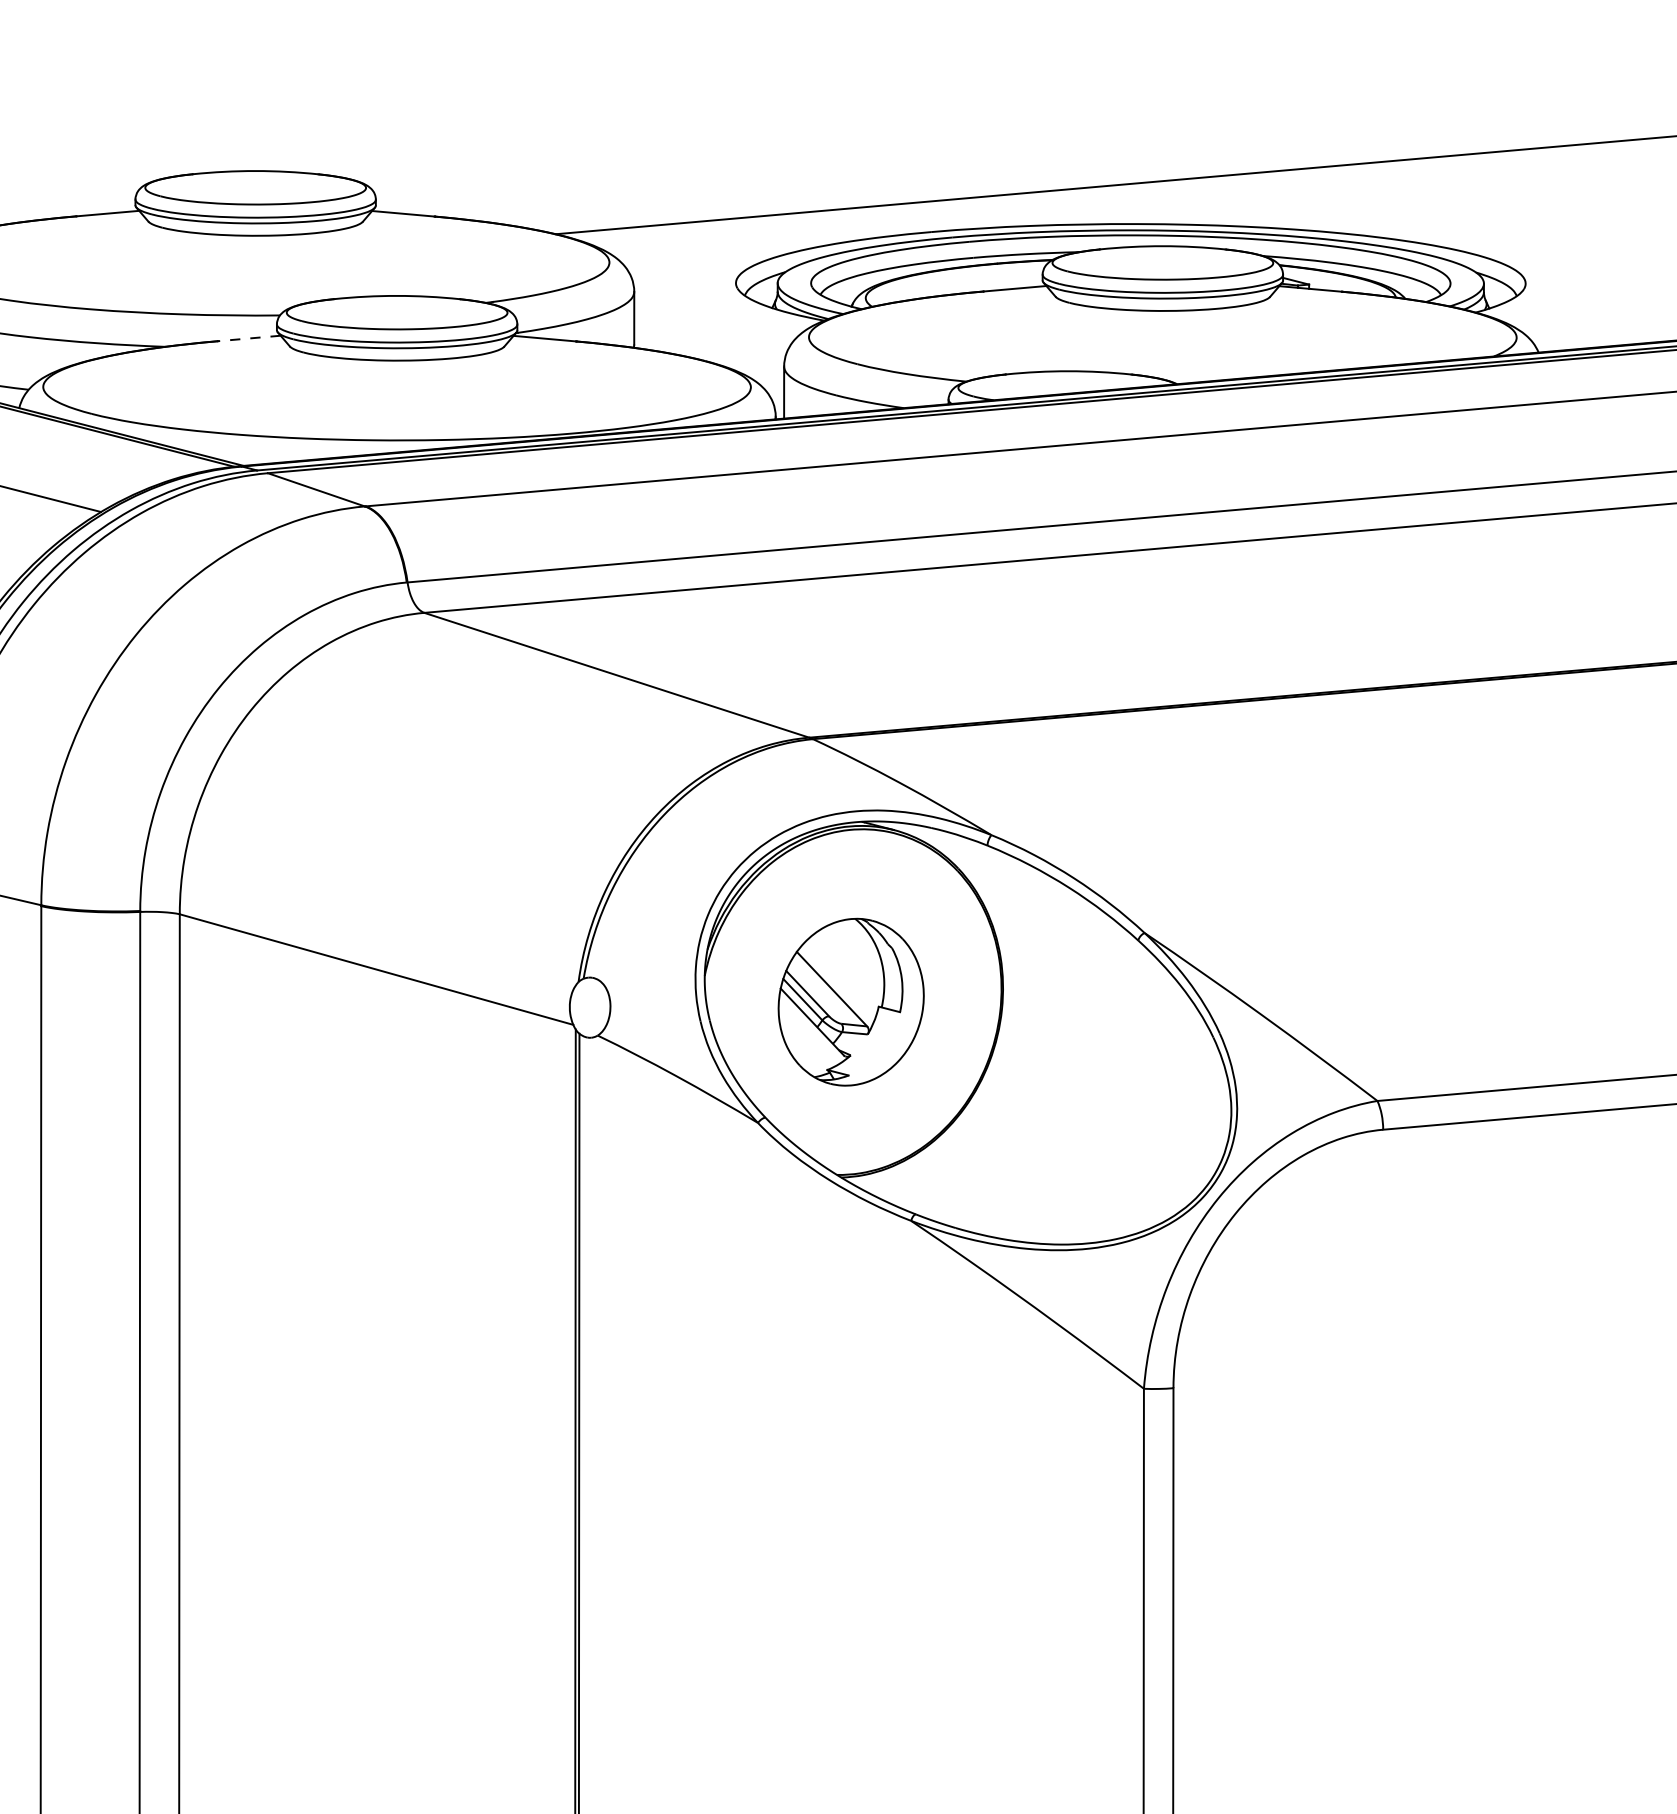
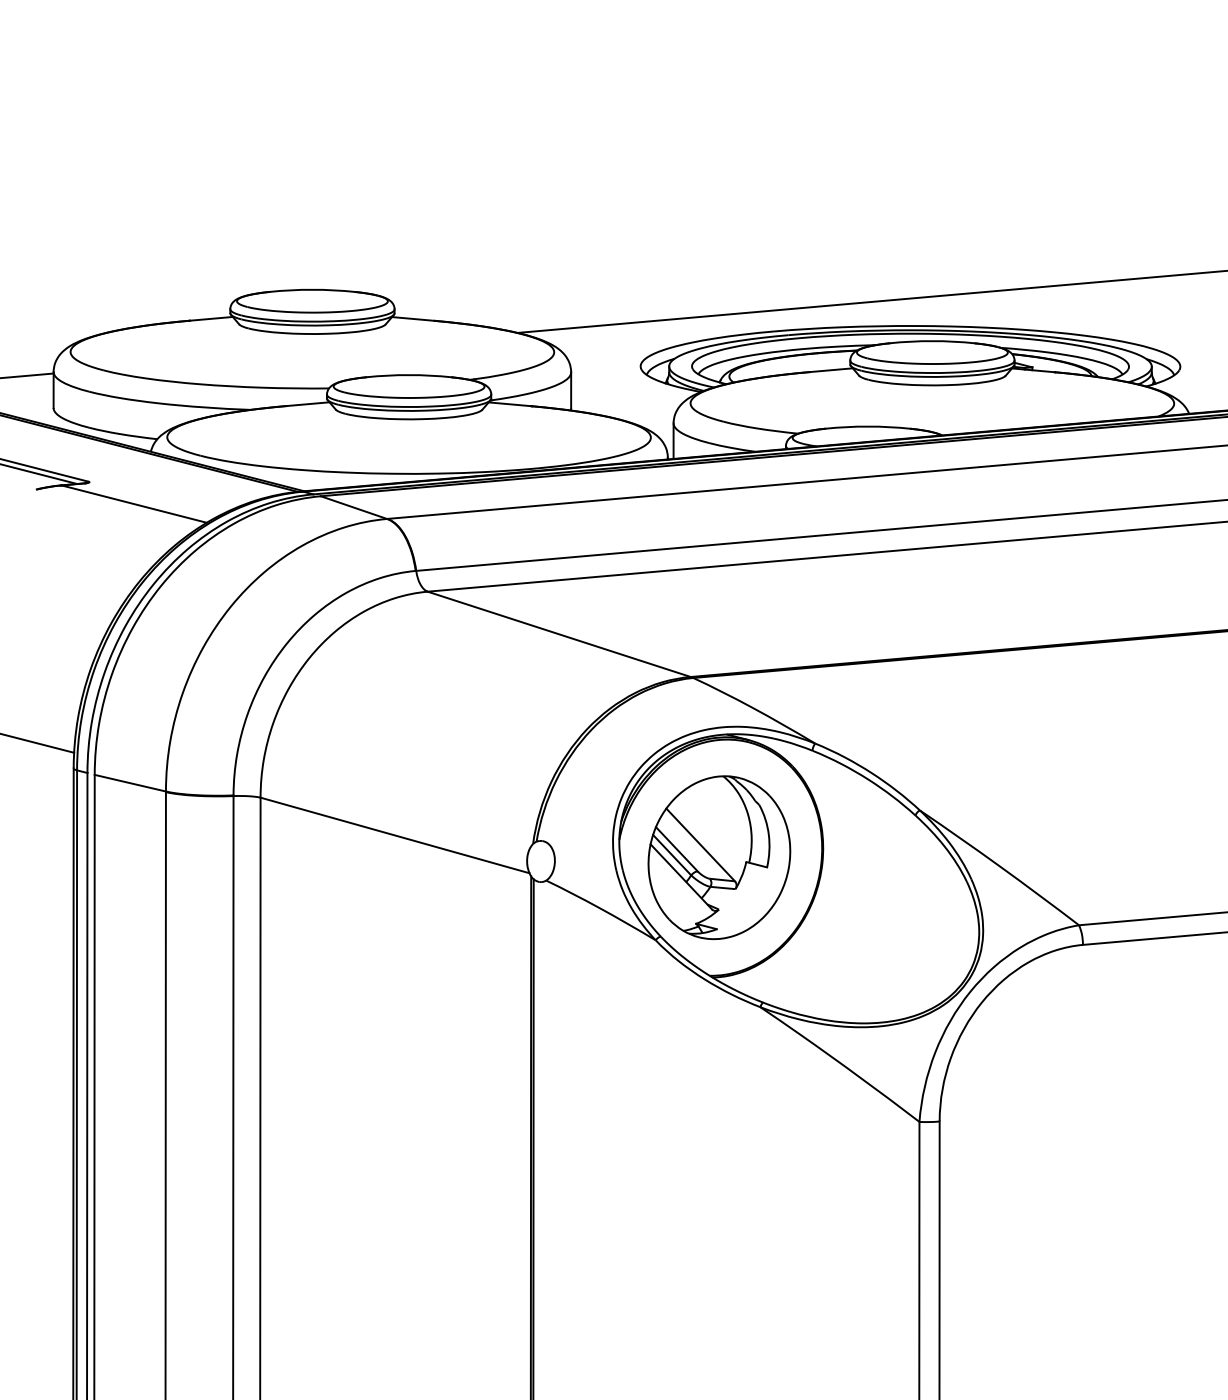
line: (248, 338) -> (307, 404), dashed -> solid
part: (851, 1001) -> (719, 857), size x1.43

